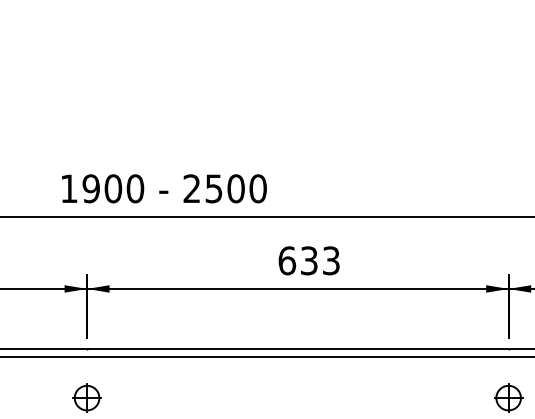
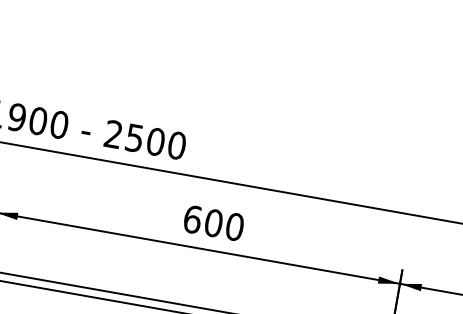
text: (320, 260) -> (224, 224), 633 -> 600

